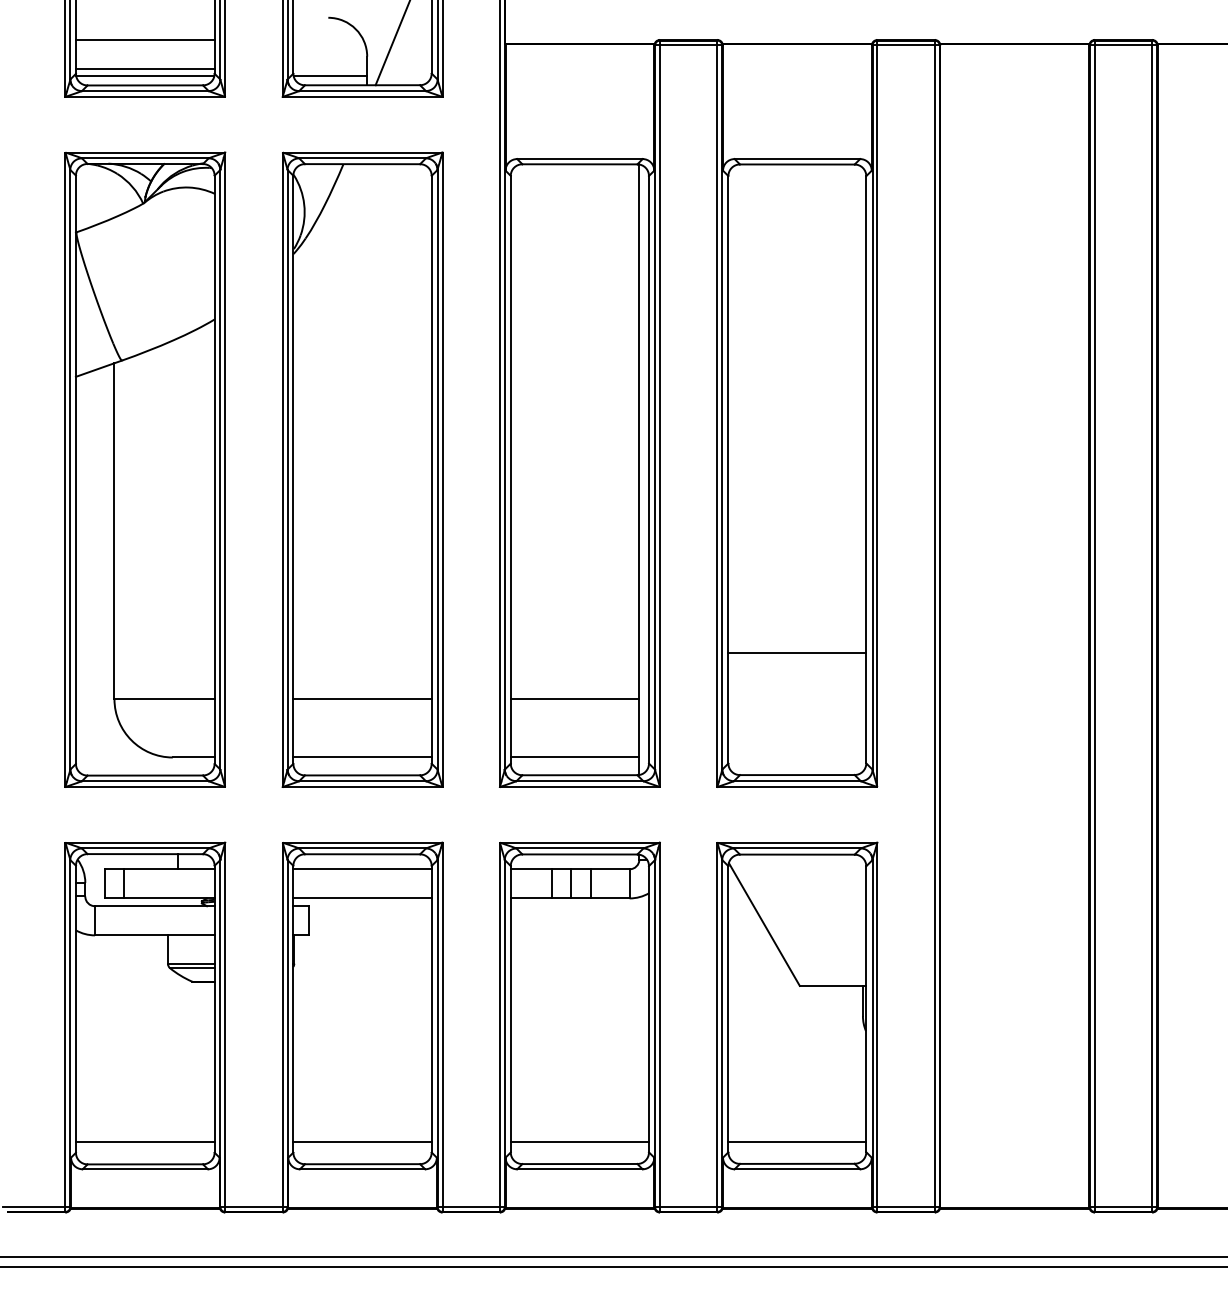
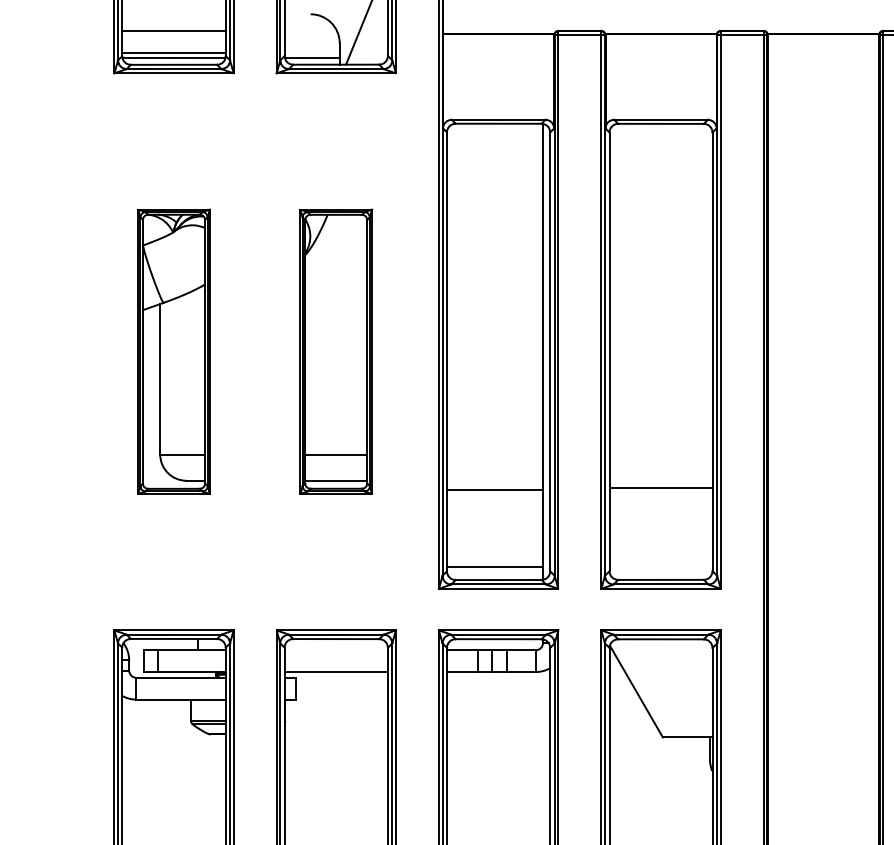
part: (145, 469) -> (174, 351), size x0.6
part: (362, 469) -> (336, 351), size x0.6
line: (574, 699) -> (494, 489), moved
line: (362, 869) -> (336, 650), removed

